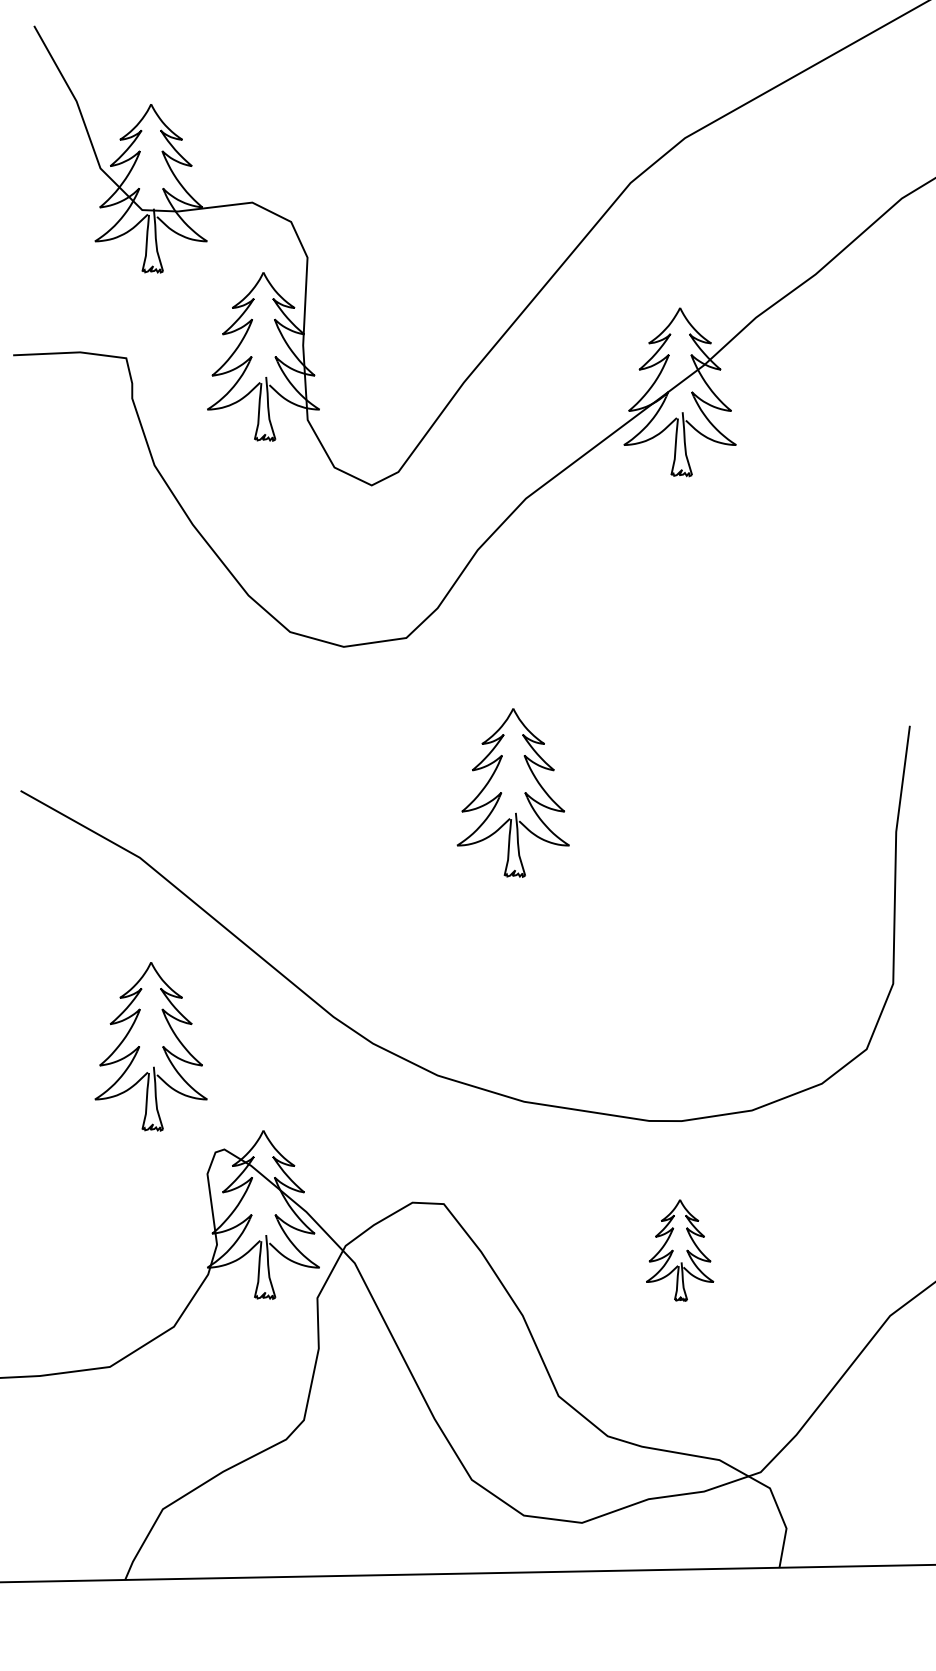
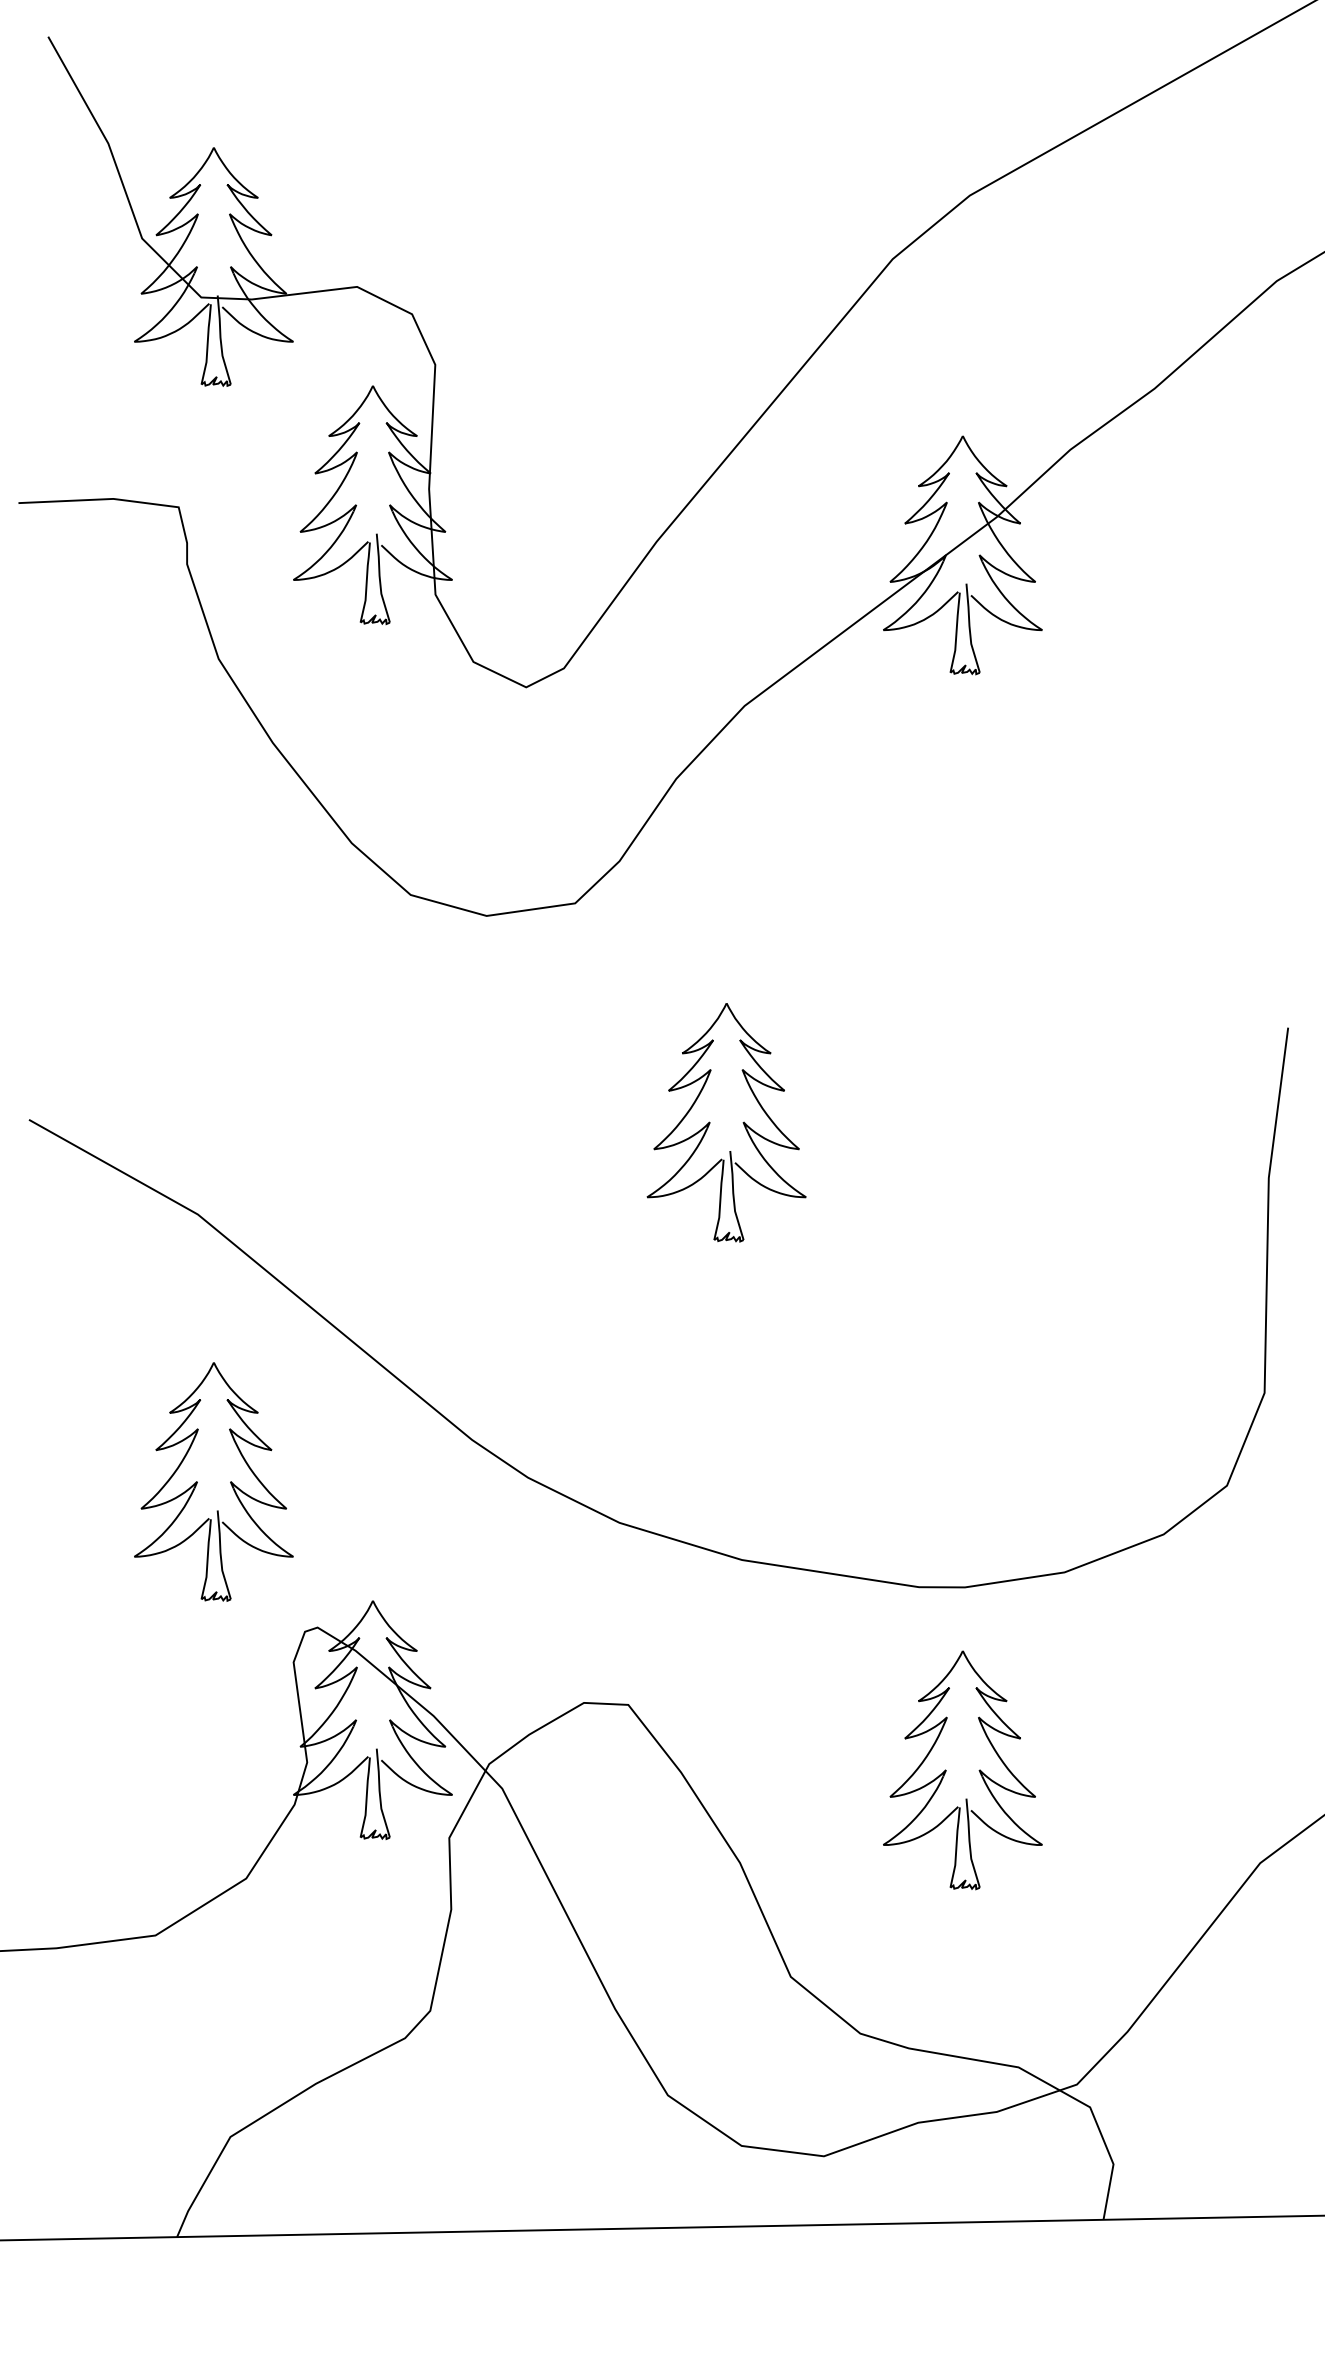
part: (679, 1250) -> (961, 1770), size x1.67

